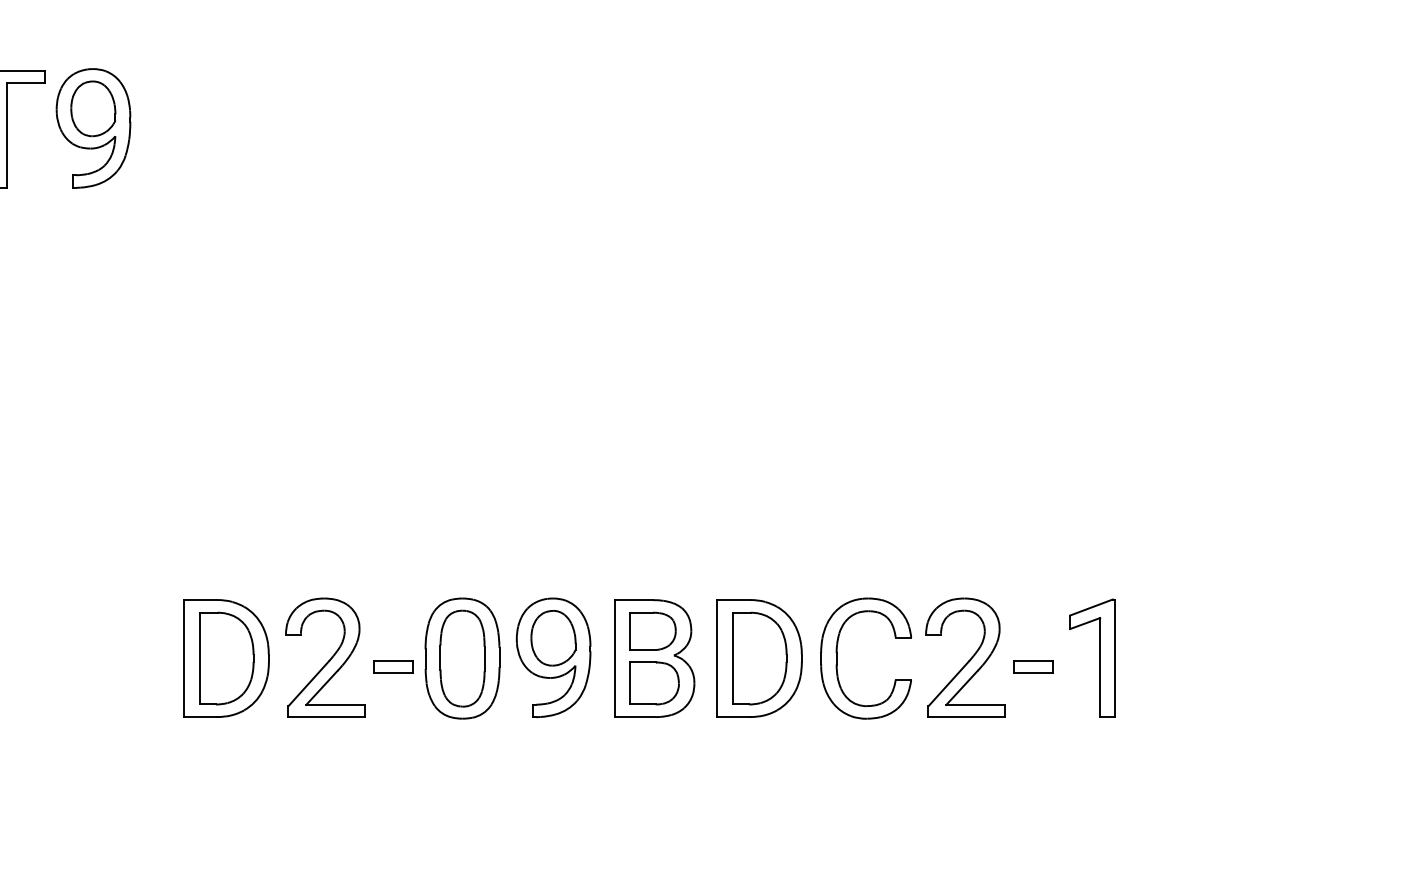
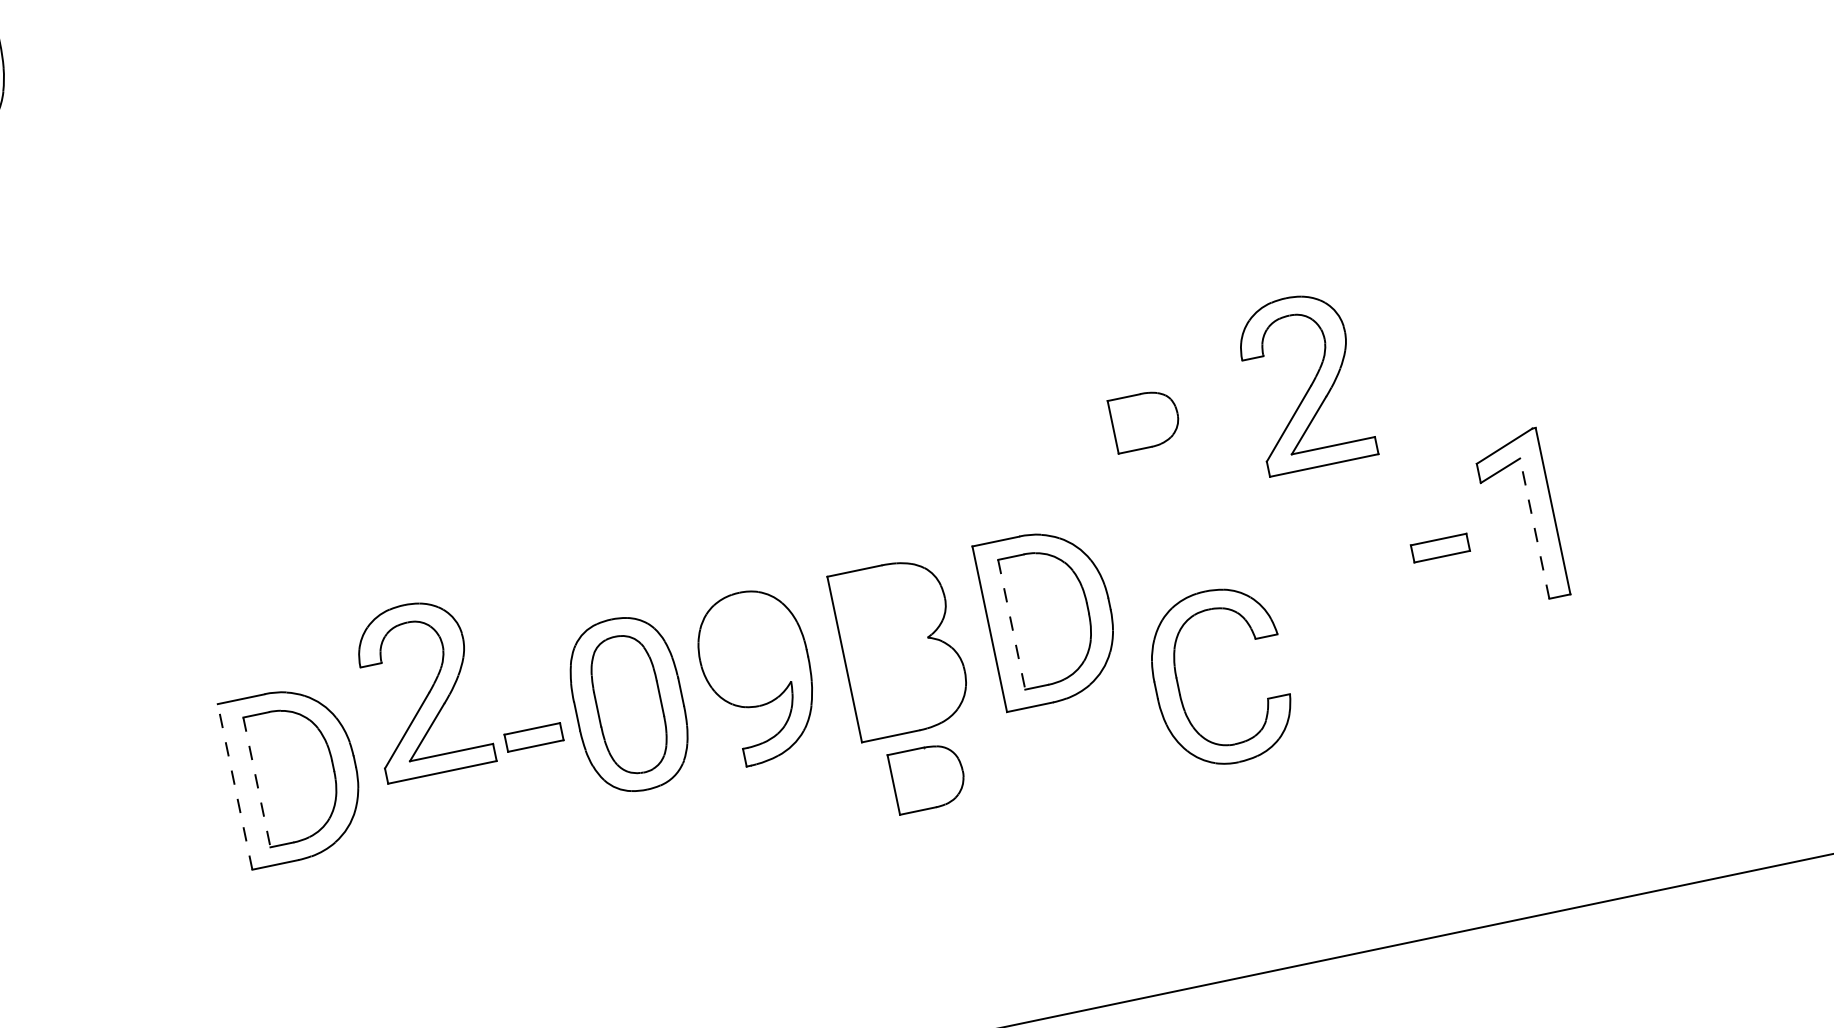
part: (652, 630) -> (1144, 419), moved
part: (553, 638) -> (751, 649), removed
part: (325, 657) -> (423, 688), moved
part: (965, 657) -> (1304, 381), moved
line: (184, 658) -> (235, 786), solid -> dashed
line: (199, 658) -> (256, 782), solid -> dashed
line: (732, 658) -> (1011, 624), solid -> dashed
part: (837, 658) -> (1179, 685), moved
line: (1100, 667) -> (1535, 528), solid -> dashed
part: (654, 683) -> (928, 777), moved

